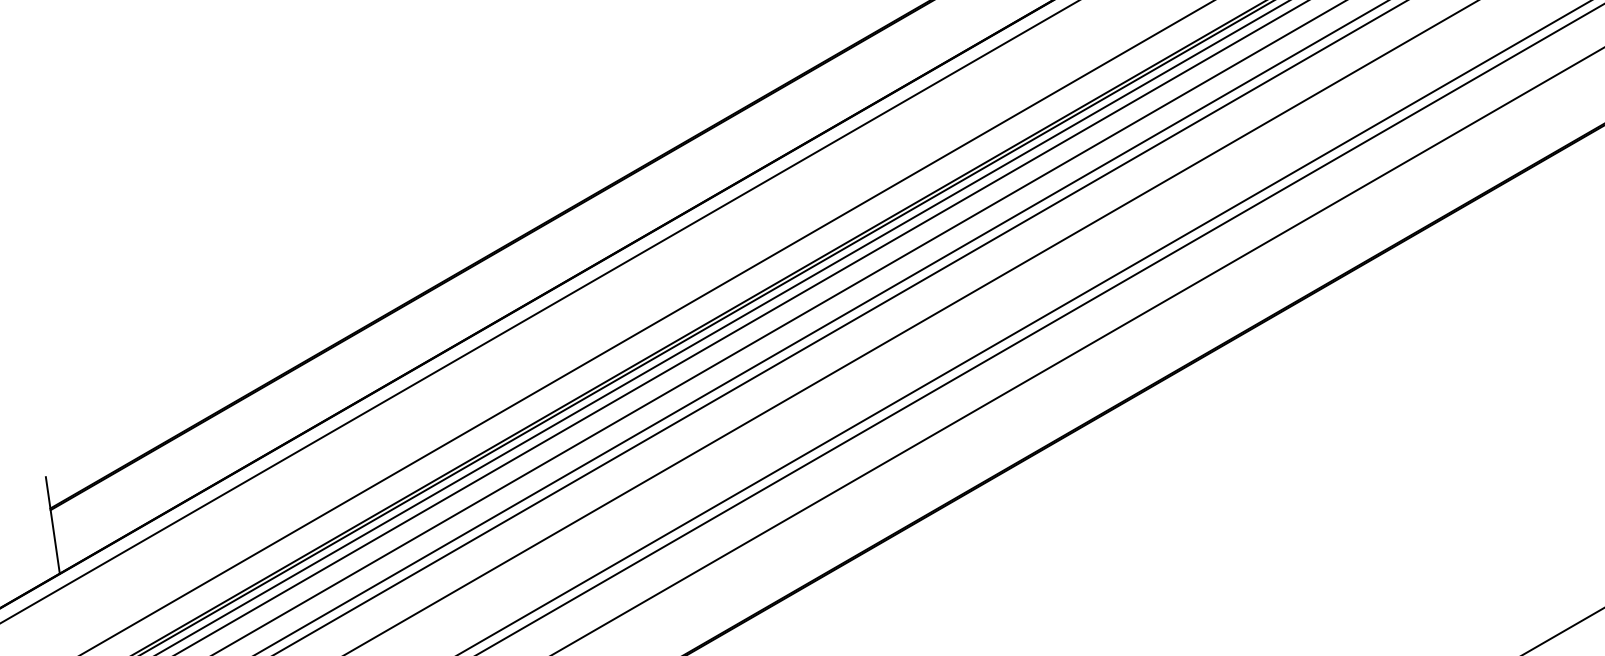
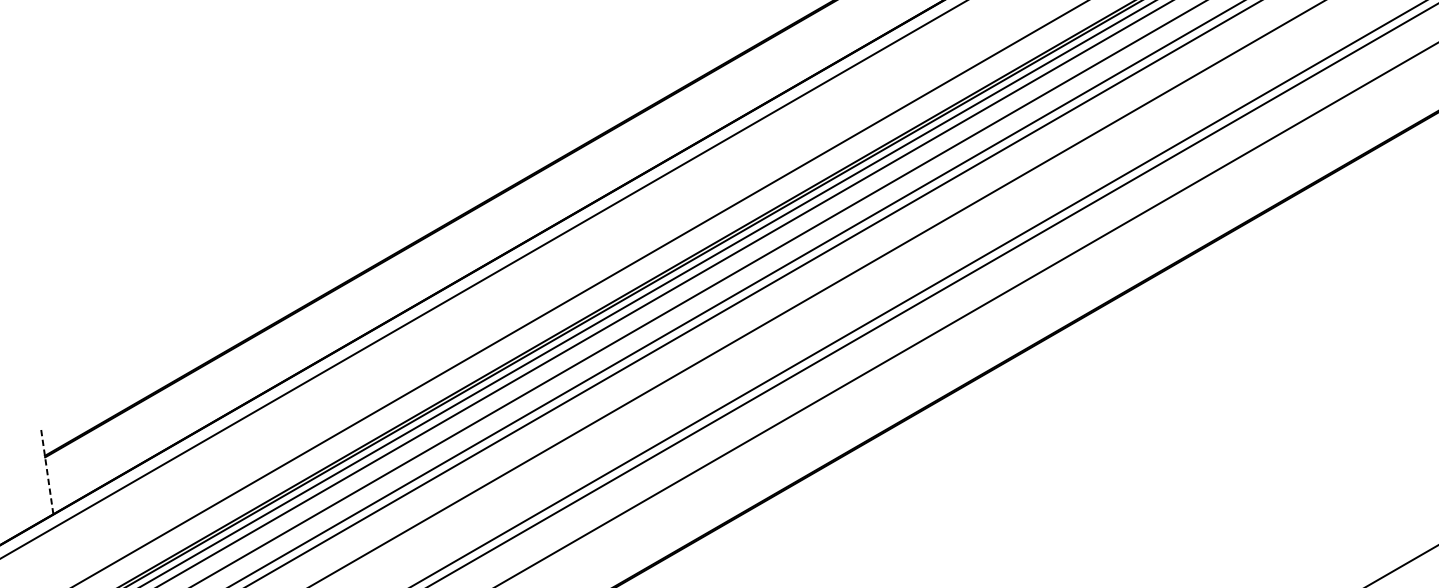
line: (52, 525) -> (46, 471), solid -> dashed

